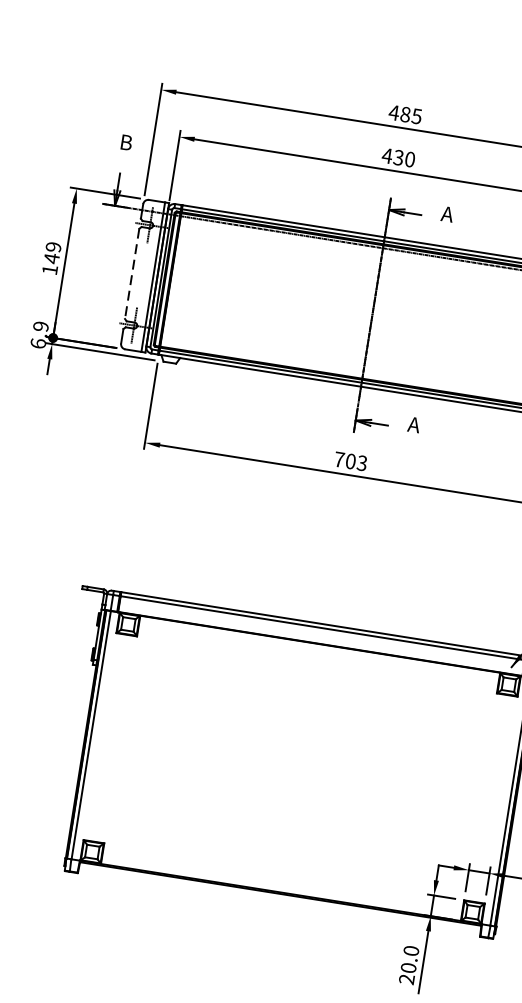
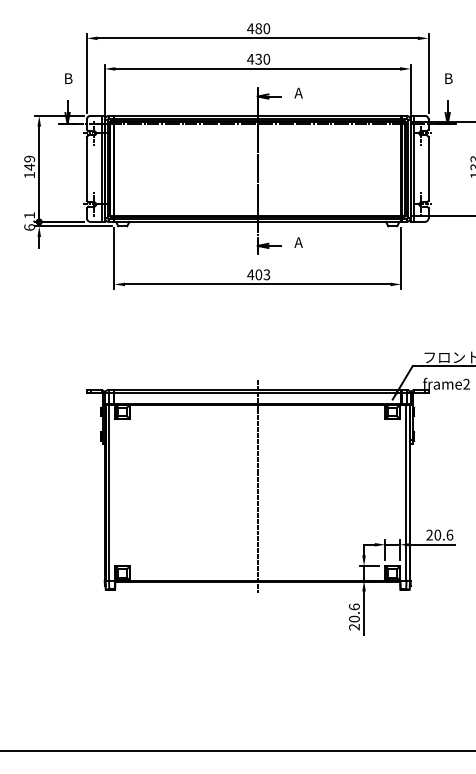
text: (416, 116) -> (266, 28), 485 -> 480
line: (131, 274) -> (86, 169), dashed -> solid
text: (40, 326) -> (29, 215), 6.9 -> 6.1
text: (339, 459) -> (250, 274), 703 -> 403
line: (301, 758) -> (257, 485), added
text: (411, 950) -> (354, 606), 20.0 -> 20.6

